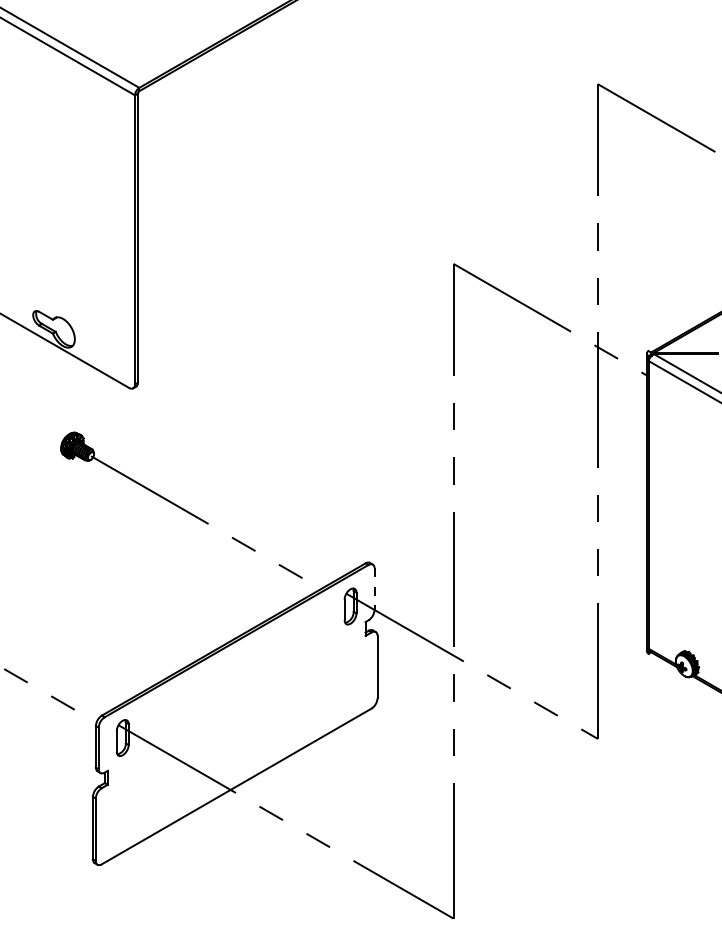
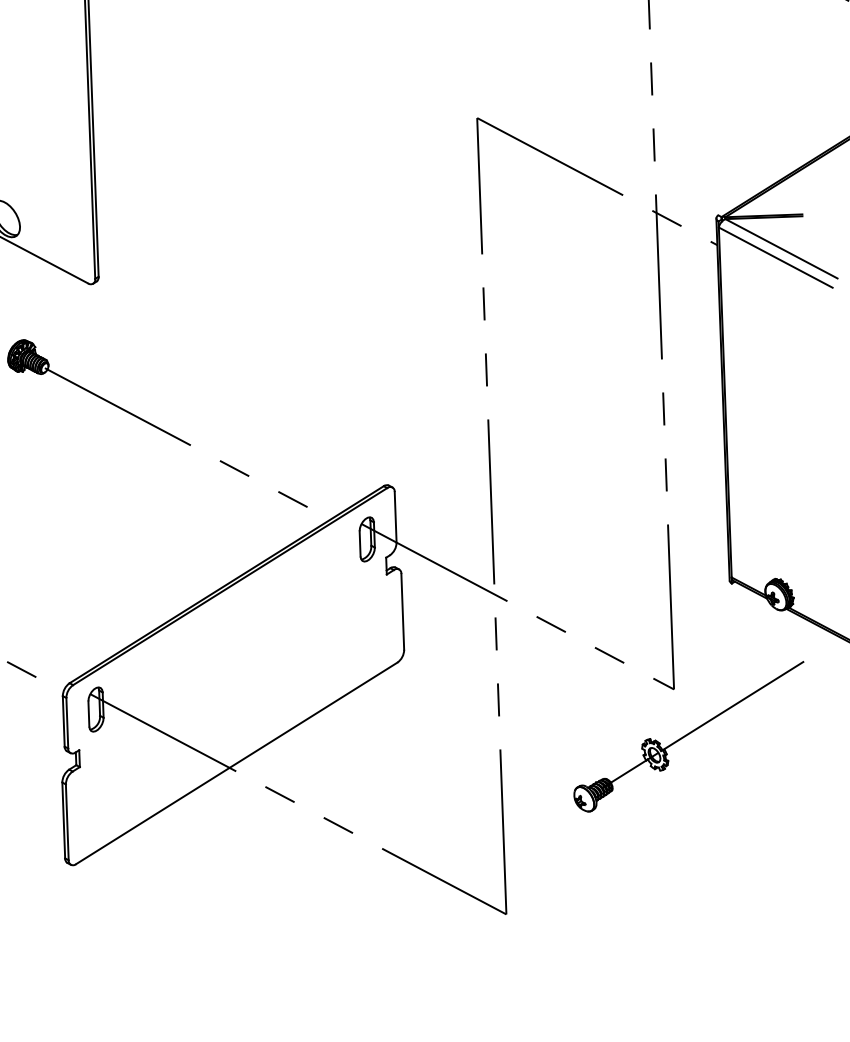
line: (374, 589) -> (395, 517), dashed -> solid
part: (608, 778) -> (688, 737), added

